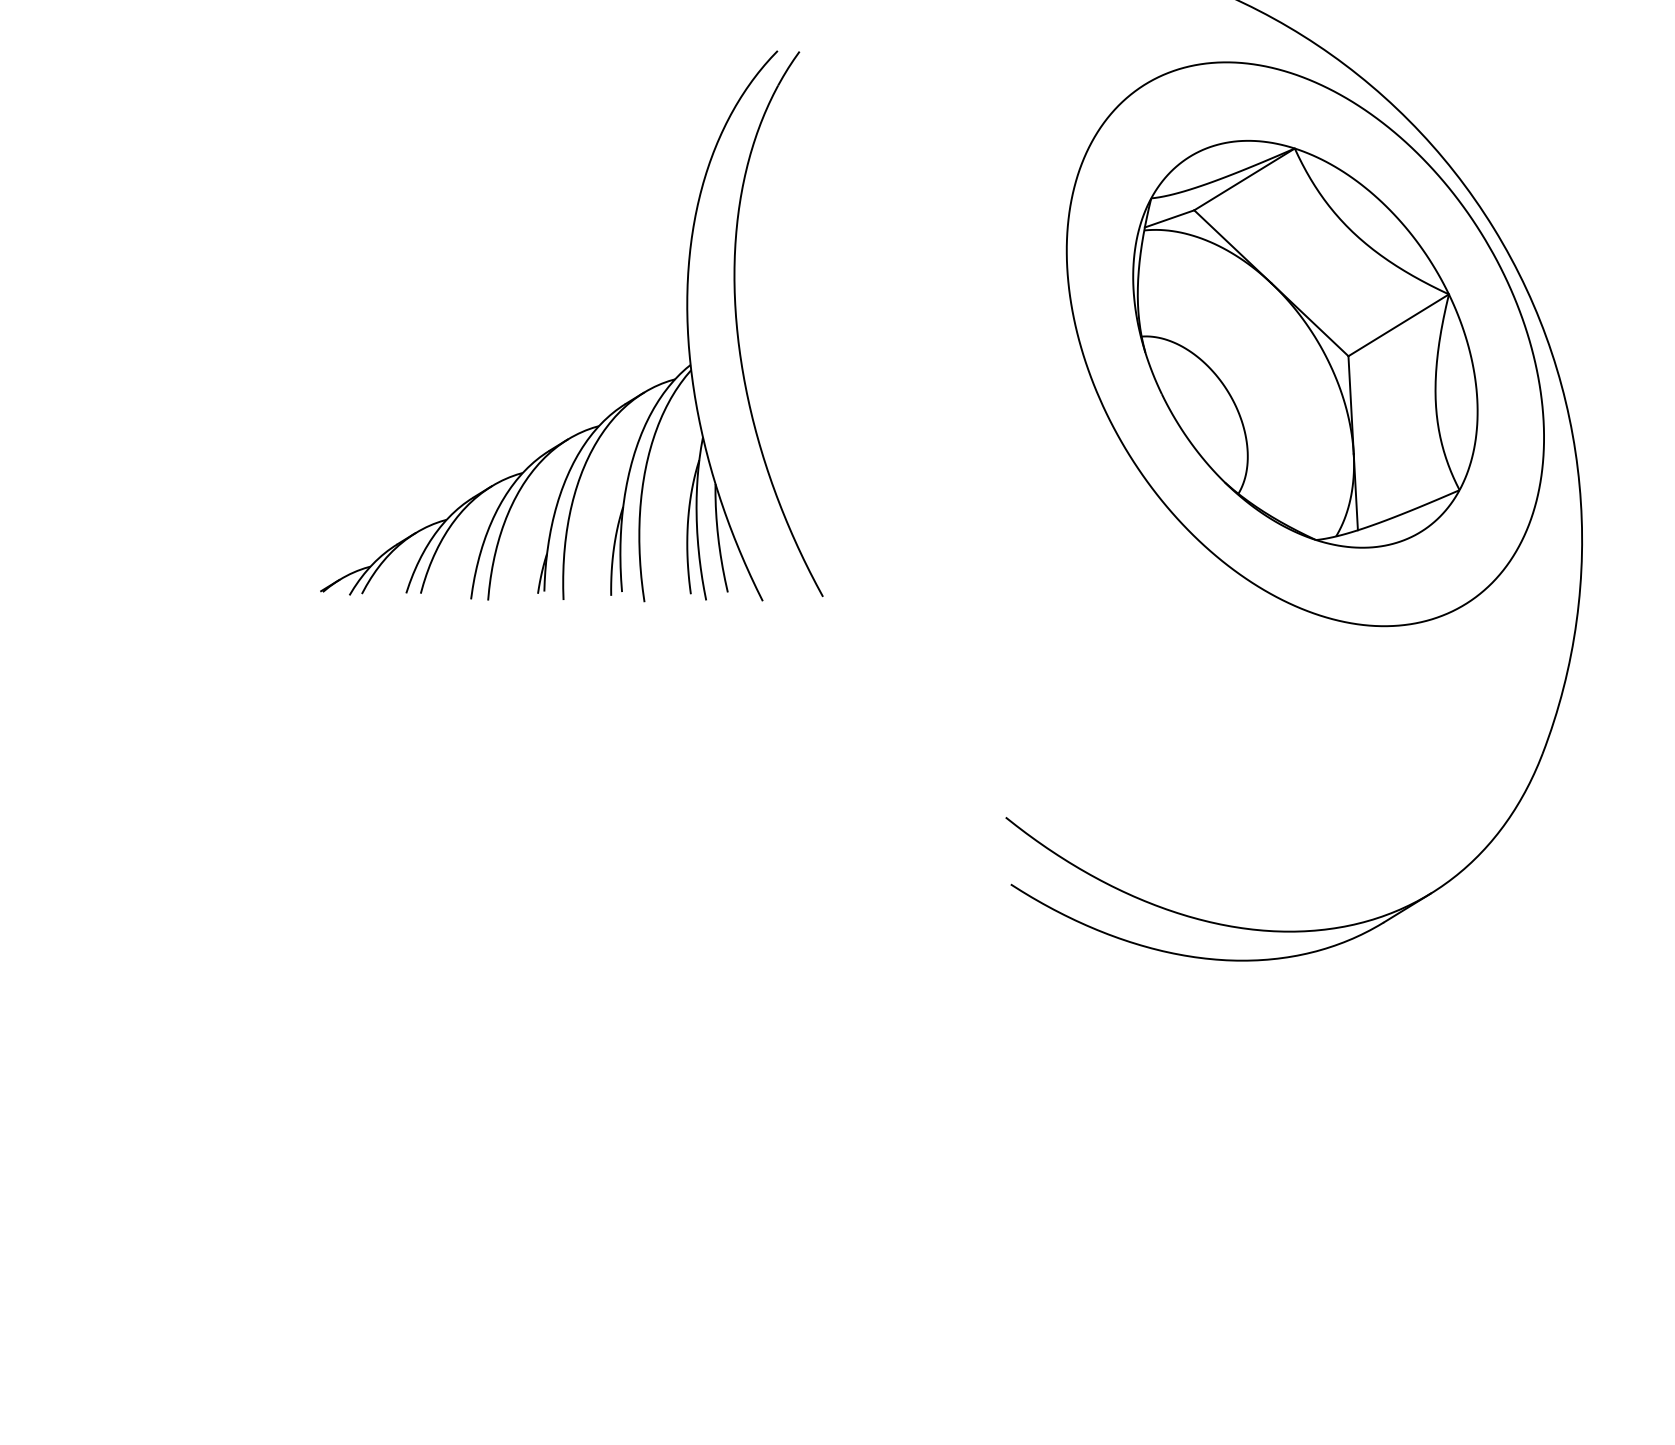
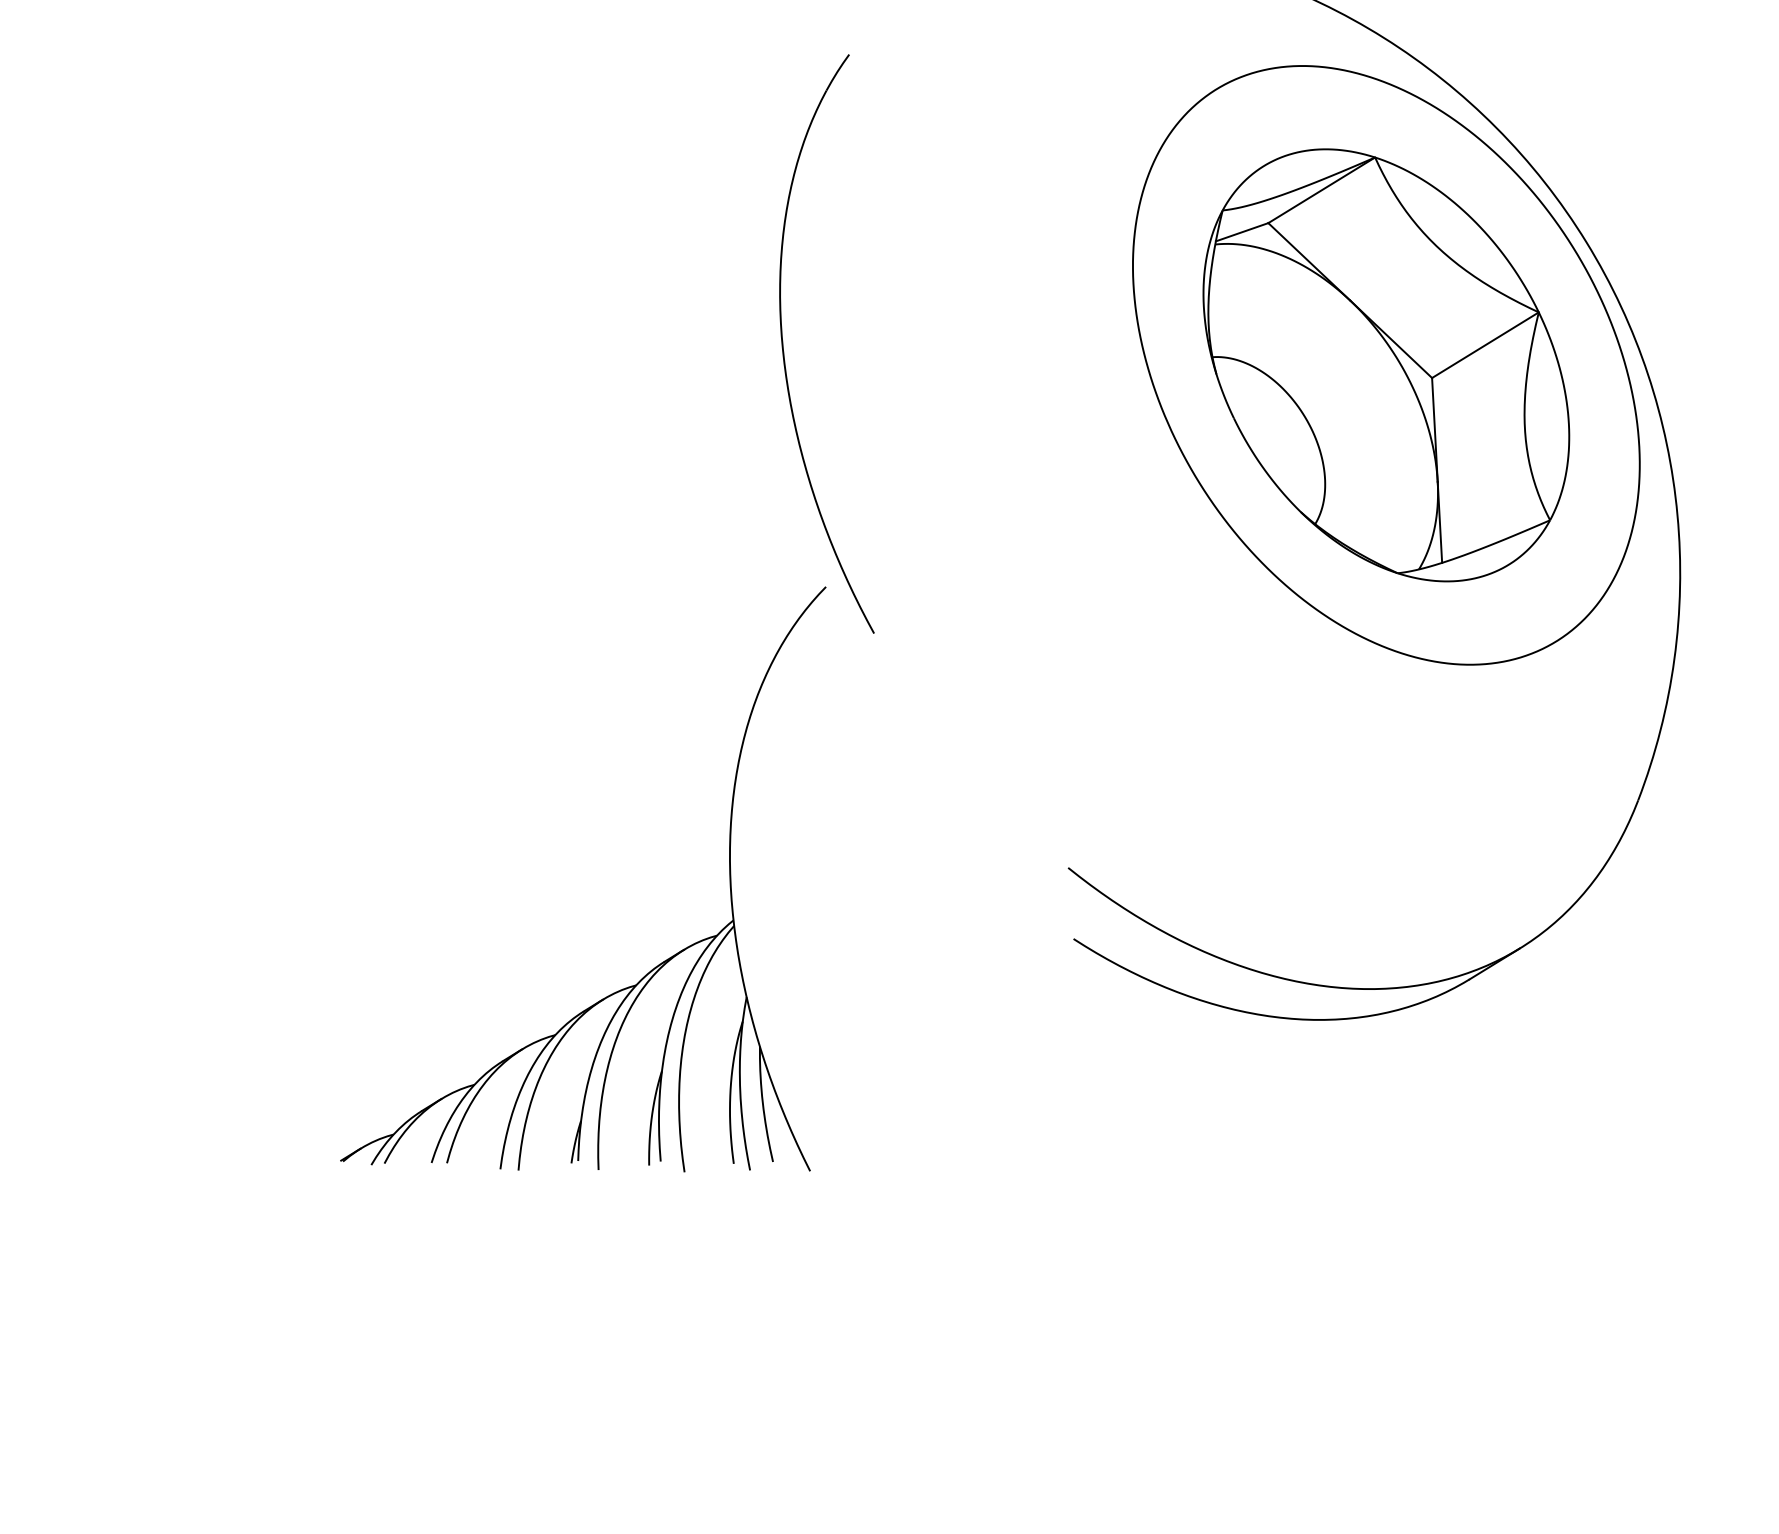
part: (615, 409) -> (653, 967), moved

